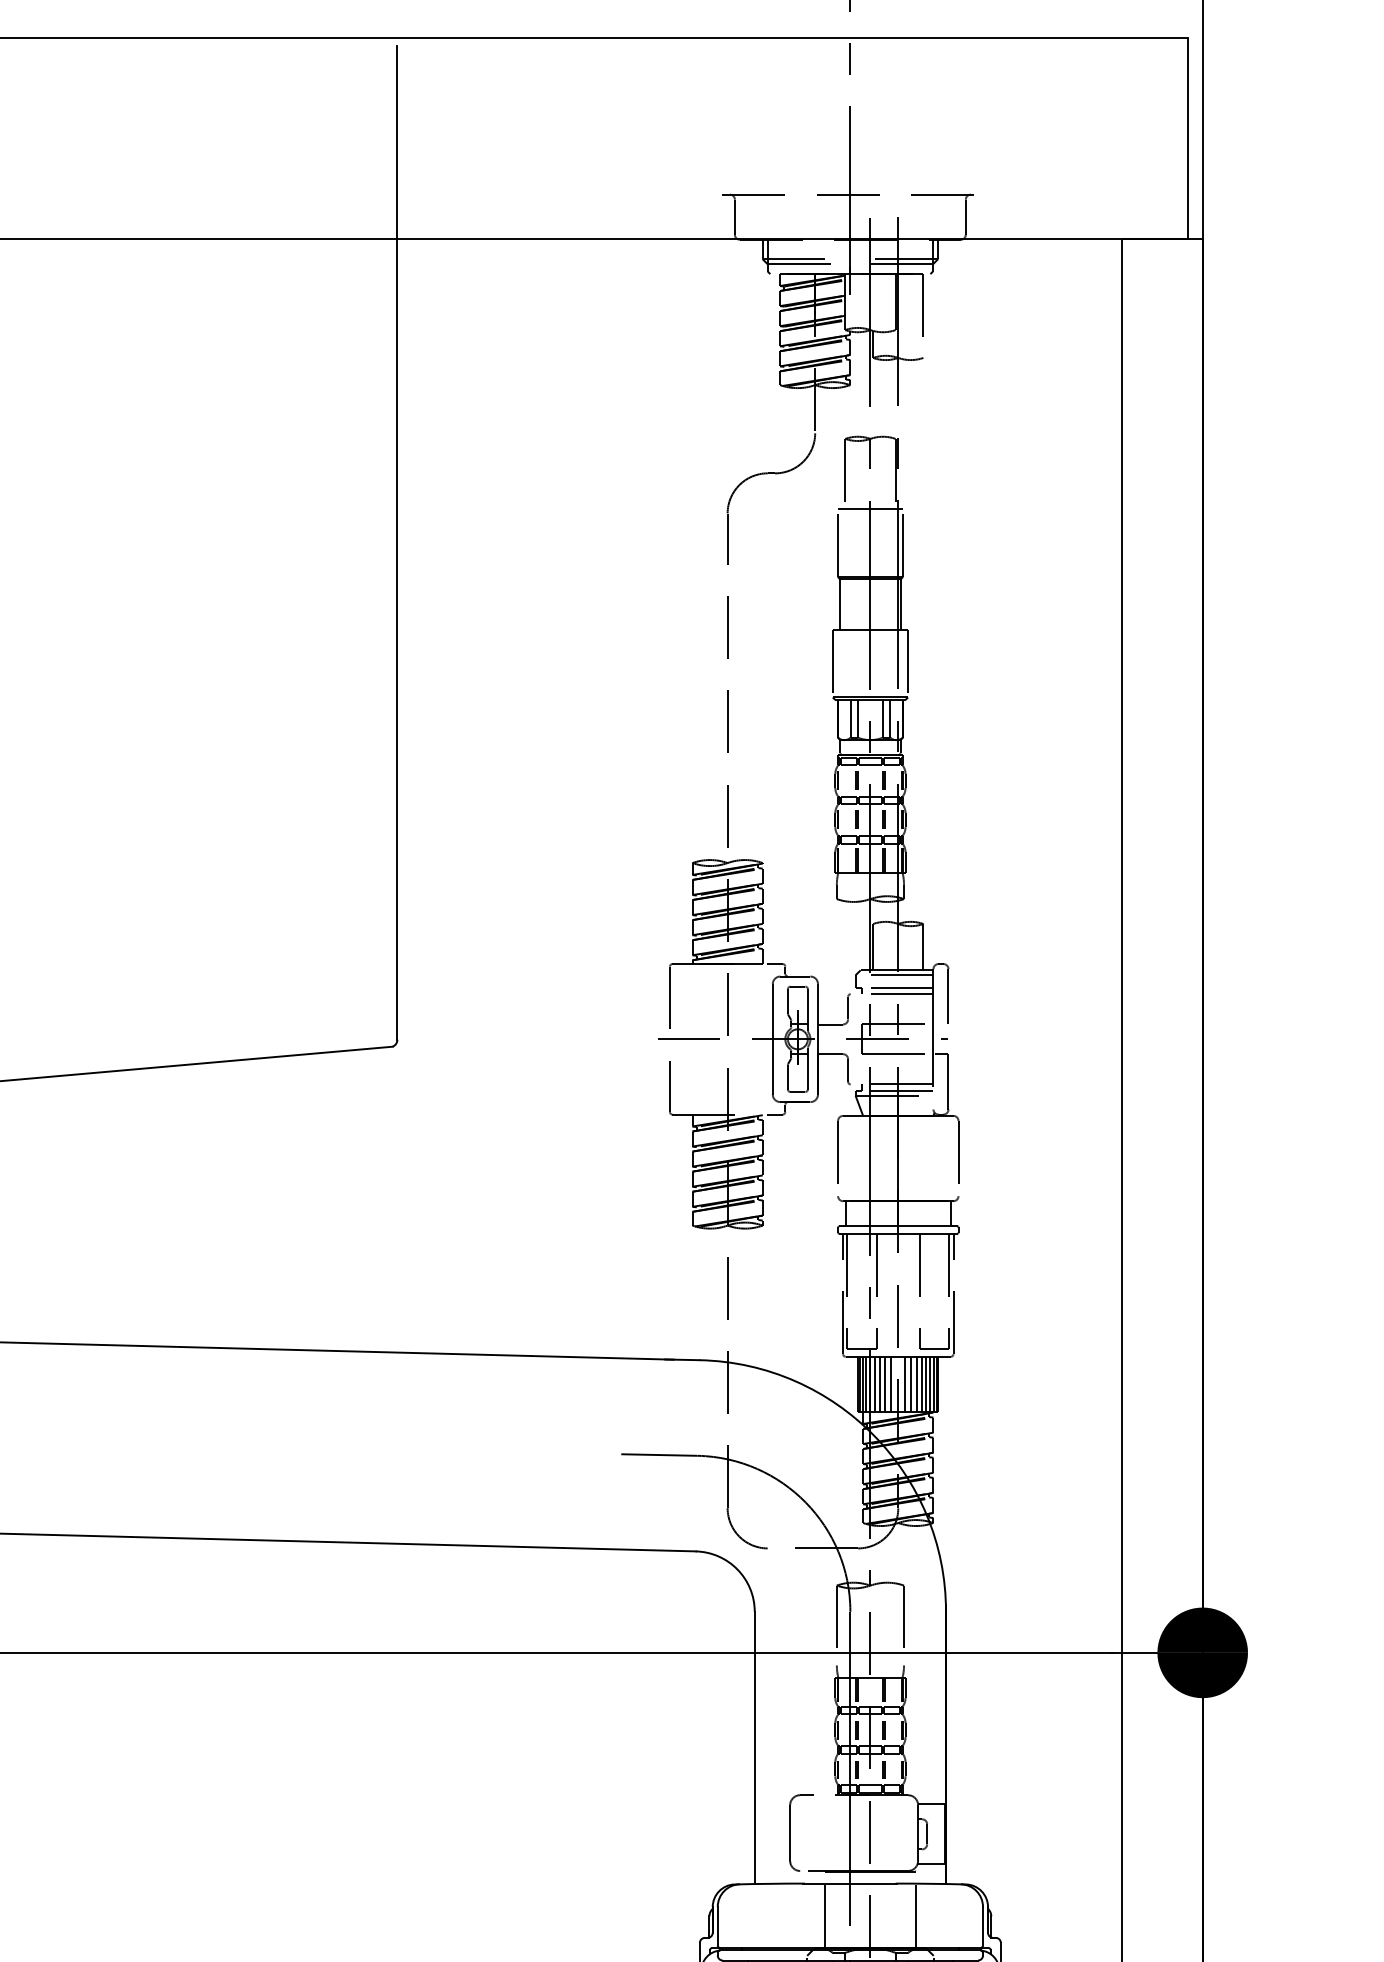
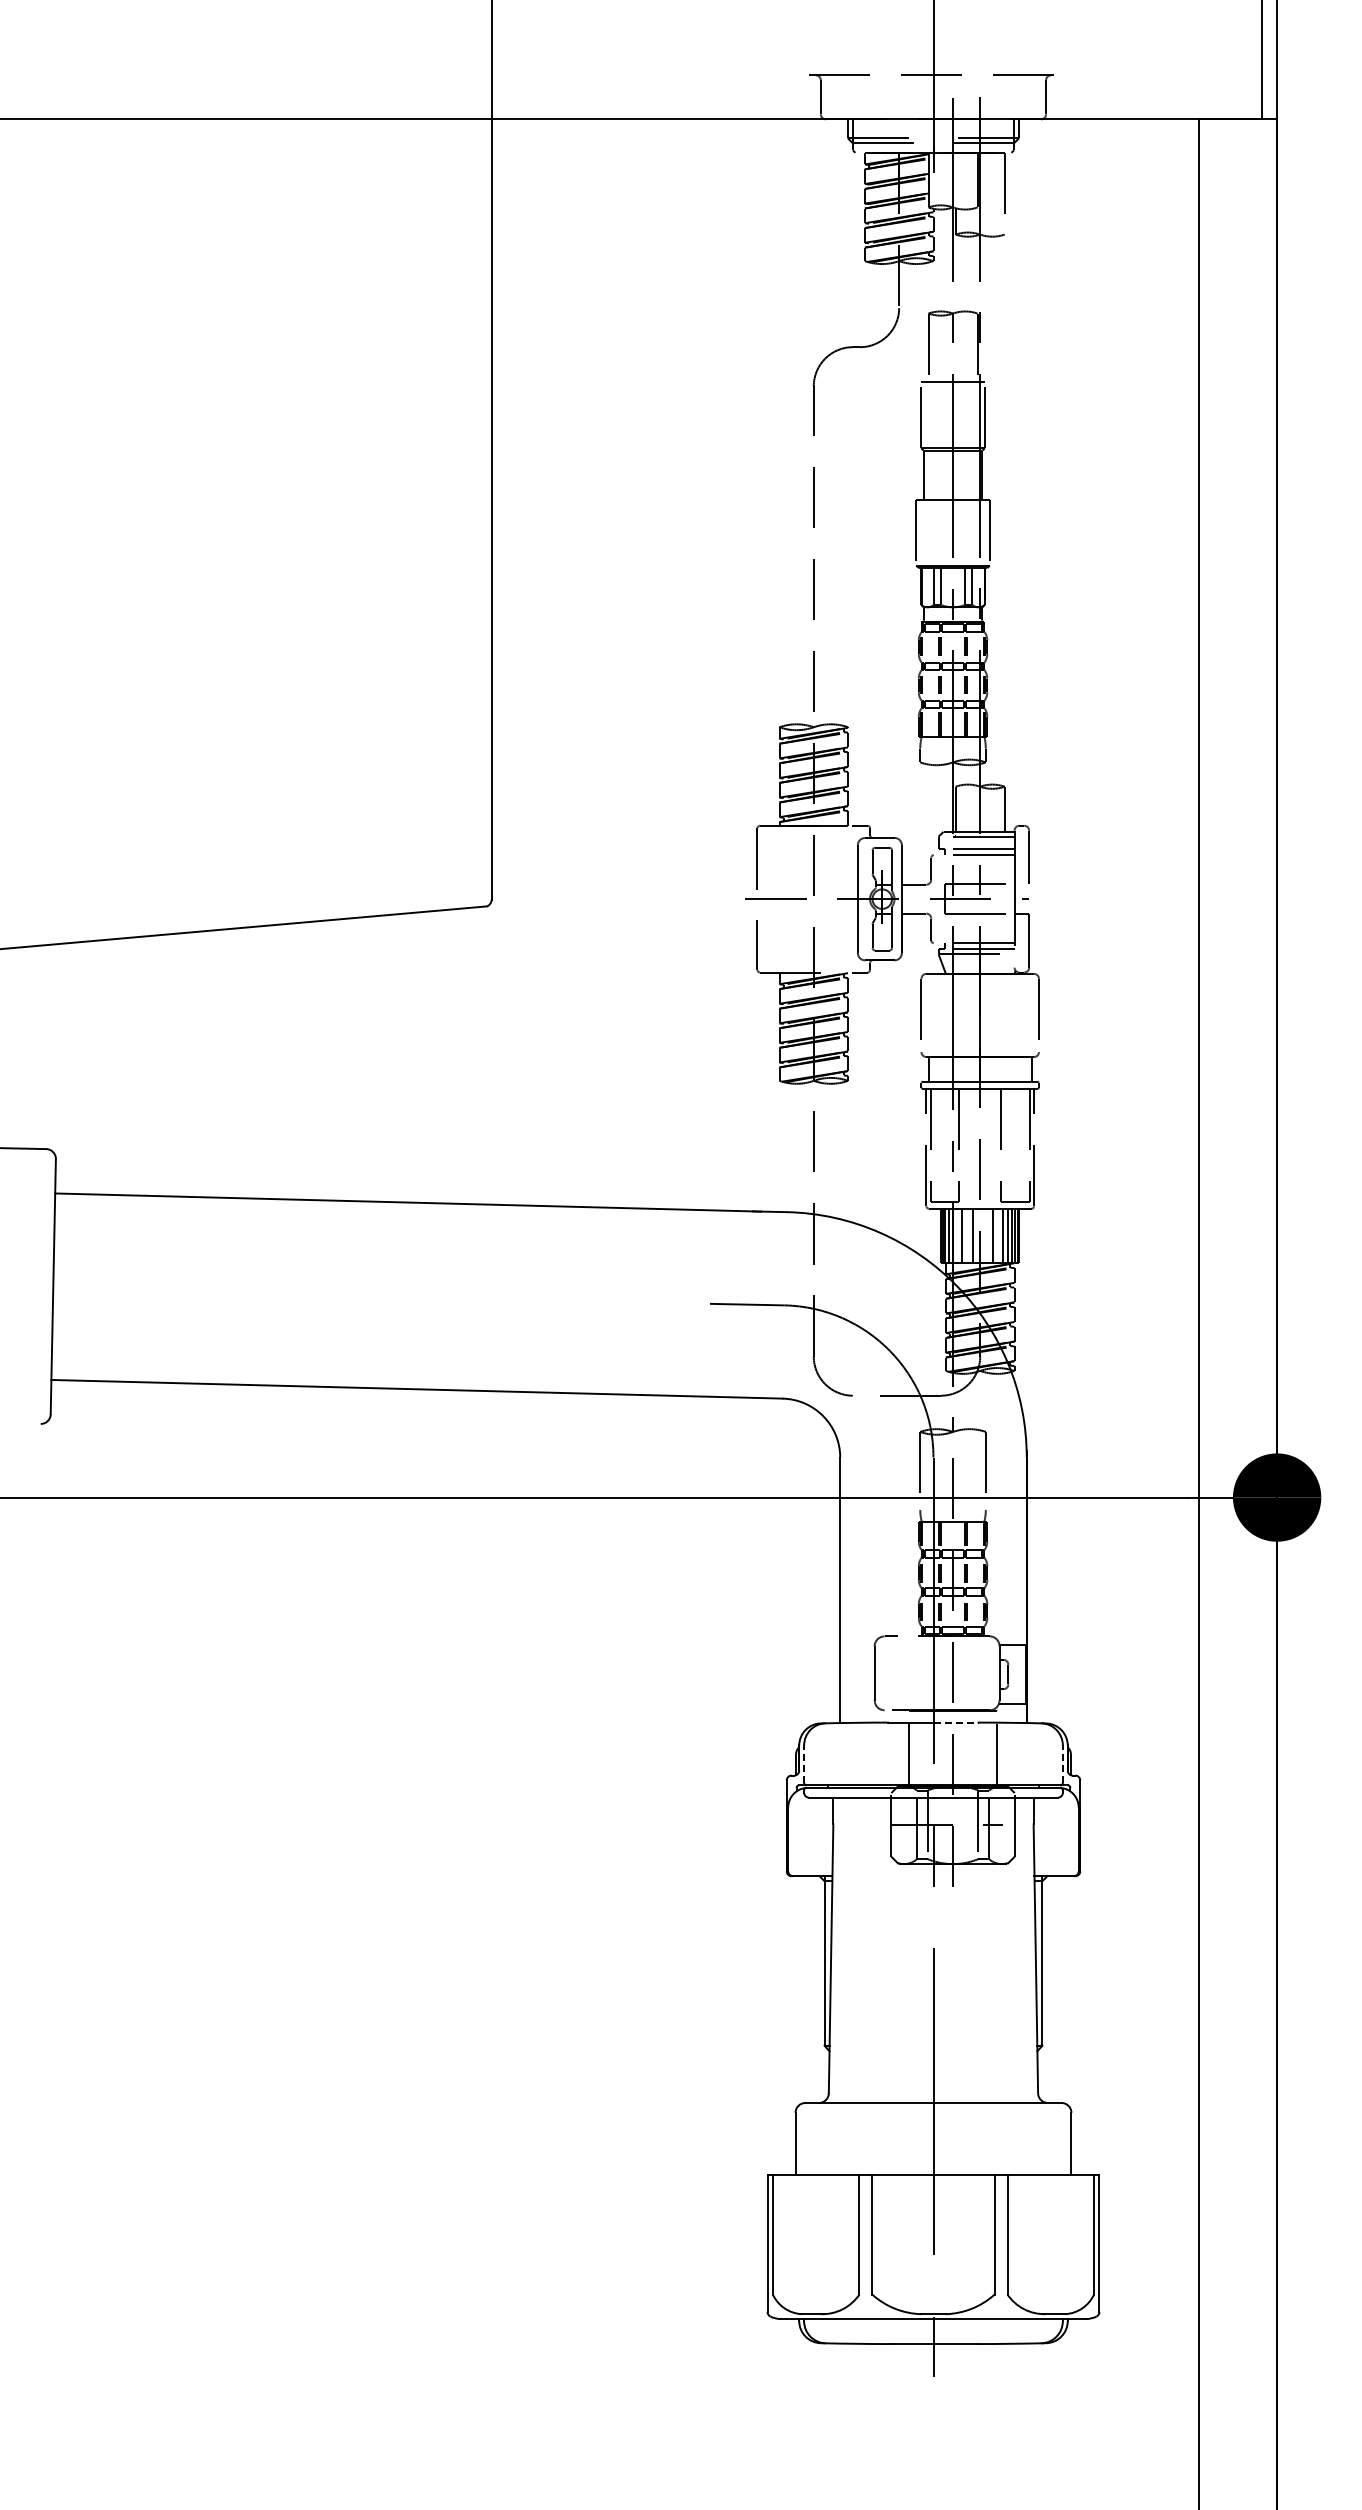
line: (875, 1384) -> (957, 1235), removed
line: (885, 1384) -> (967, 1235), removed
line: (905, 1384) -> (987, 1235), removed
line: (917, 1384) -> (998, 1235), removed
line: (873, 1883) -> (956, 1722), solid -> dashed
line: (718, 1926) -> (804, 1764), solid -> dashed
line: (982, 1926) -> (1062, 1764), solid -> dashed

